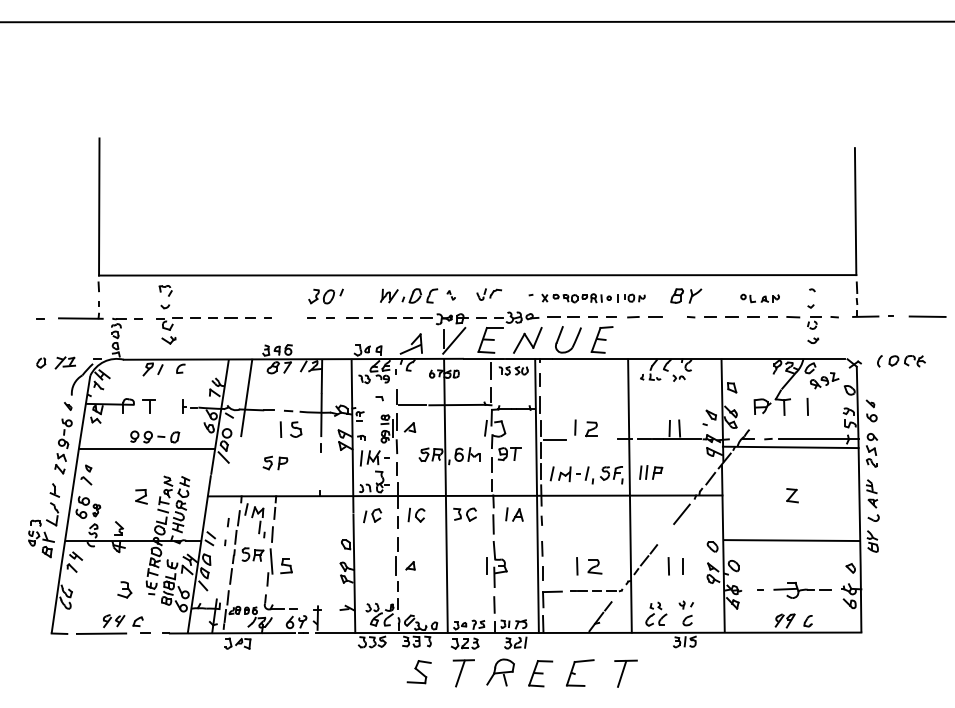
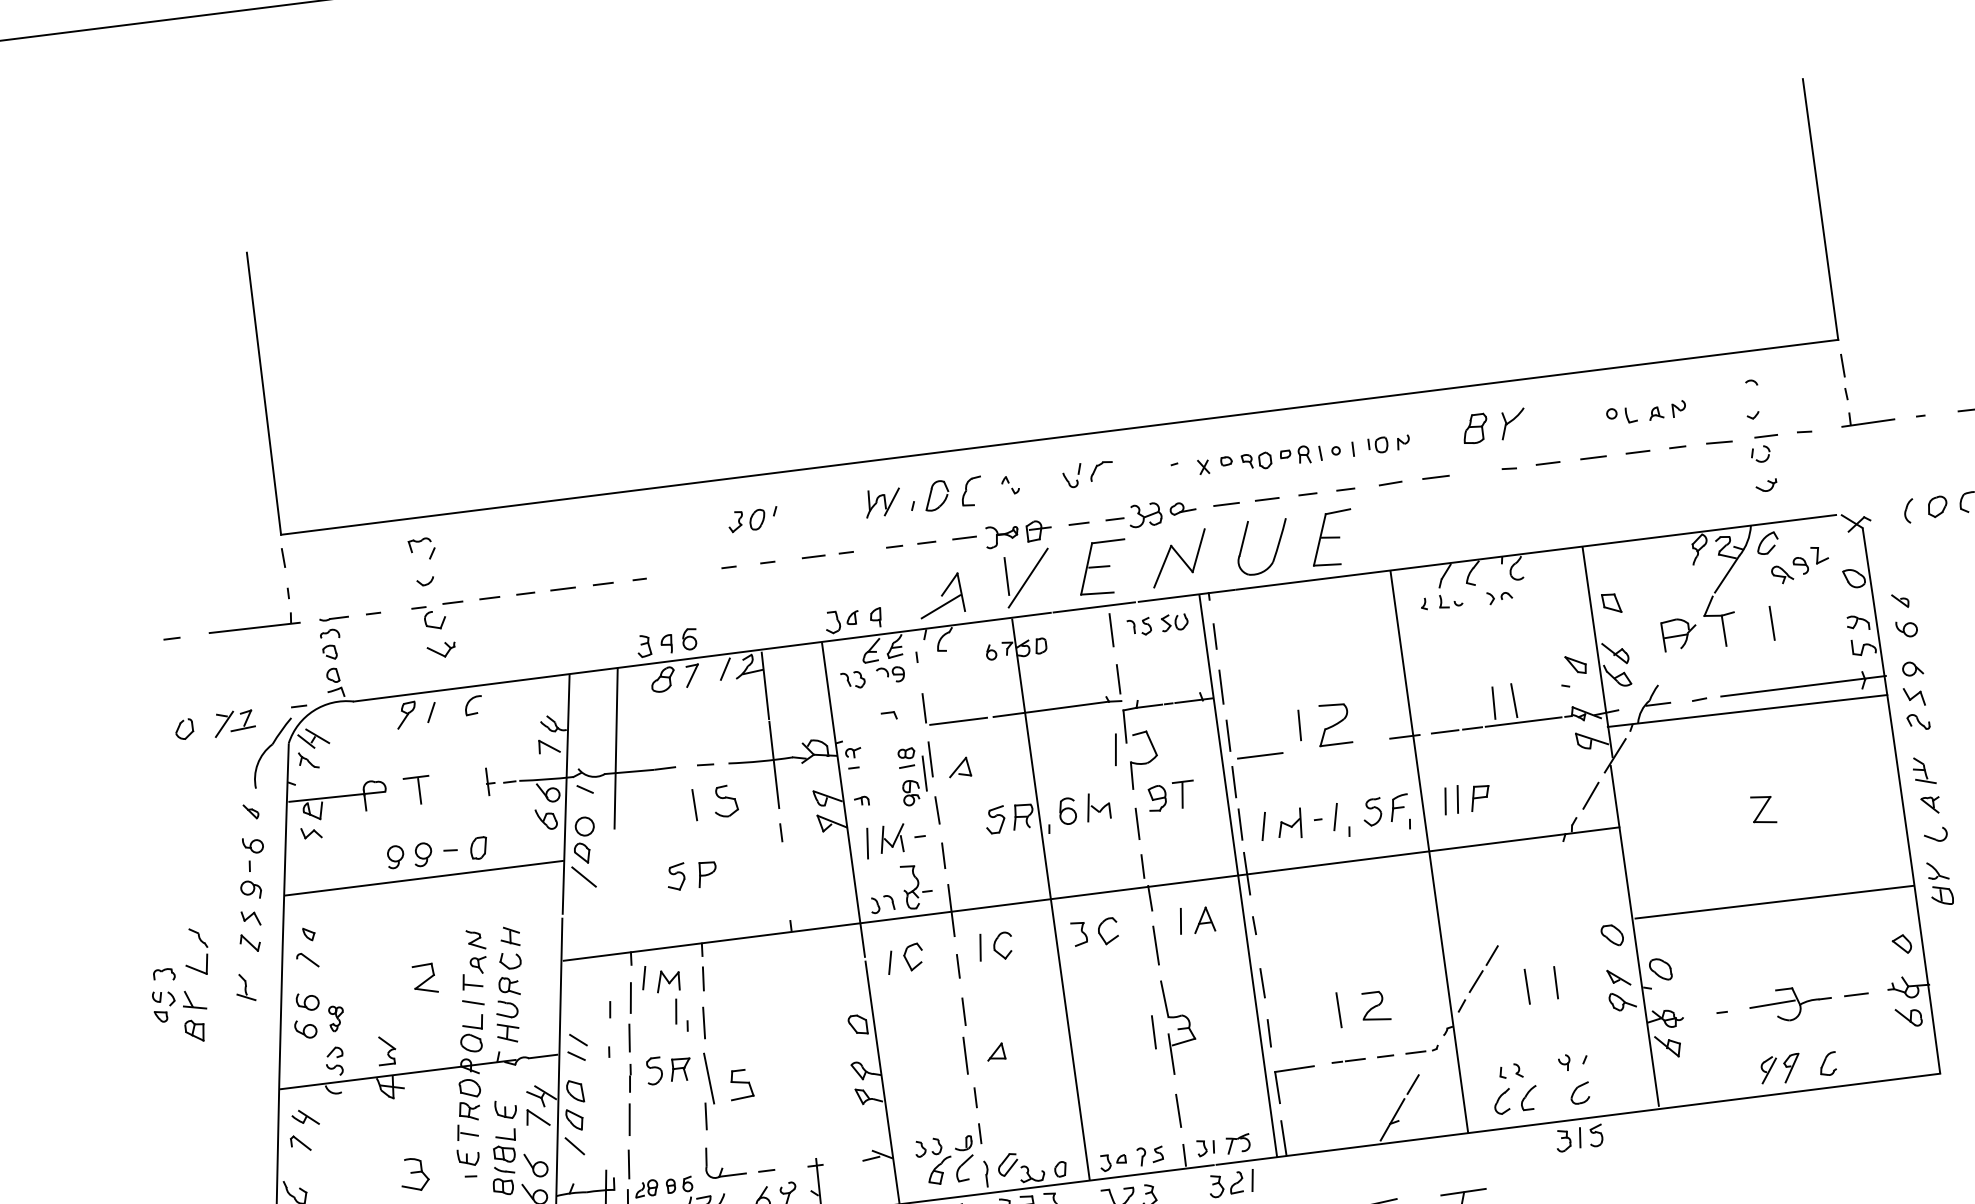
part: (325, 296) -> (752, 519), size x0.7
part: (591, 429) -> (1333, 725), size x1.4
line: (681, 513) -> (1539, 874), removed
part: (43, 530) -> (181, 987), moved

